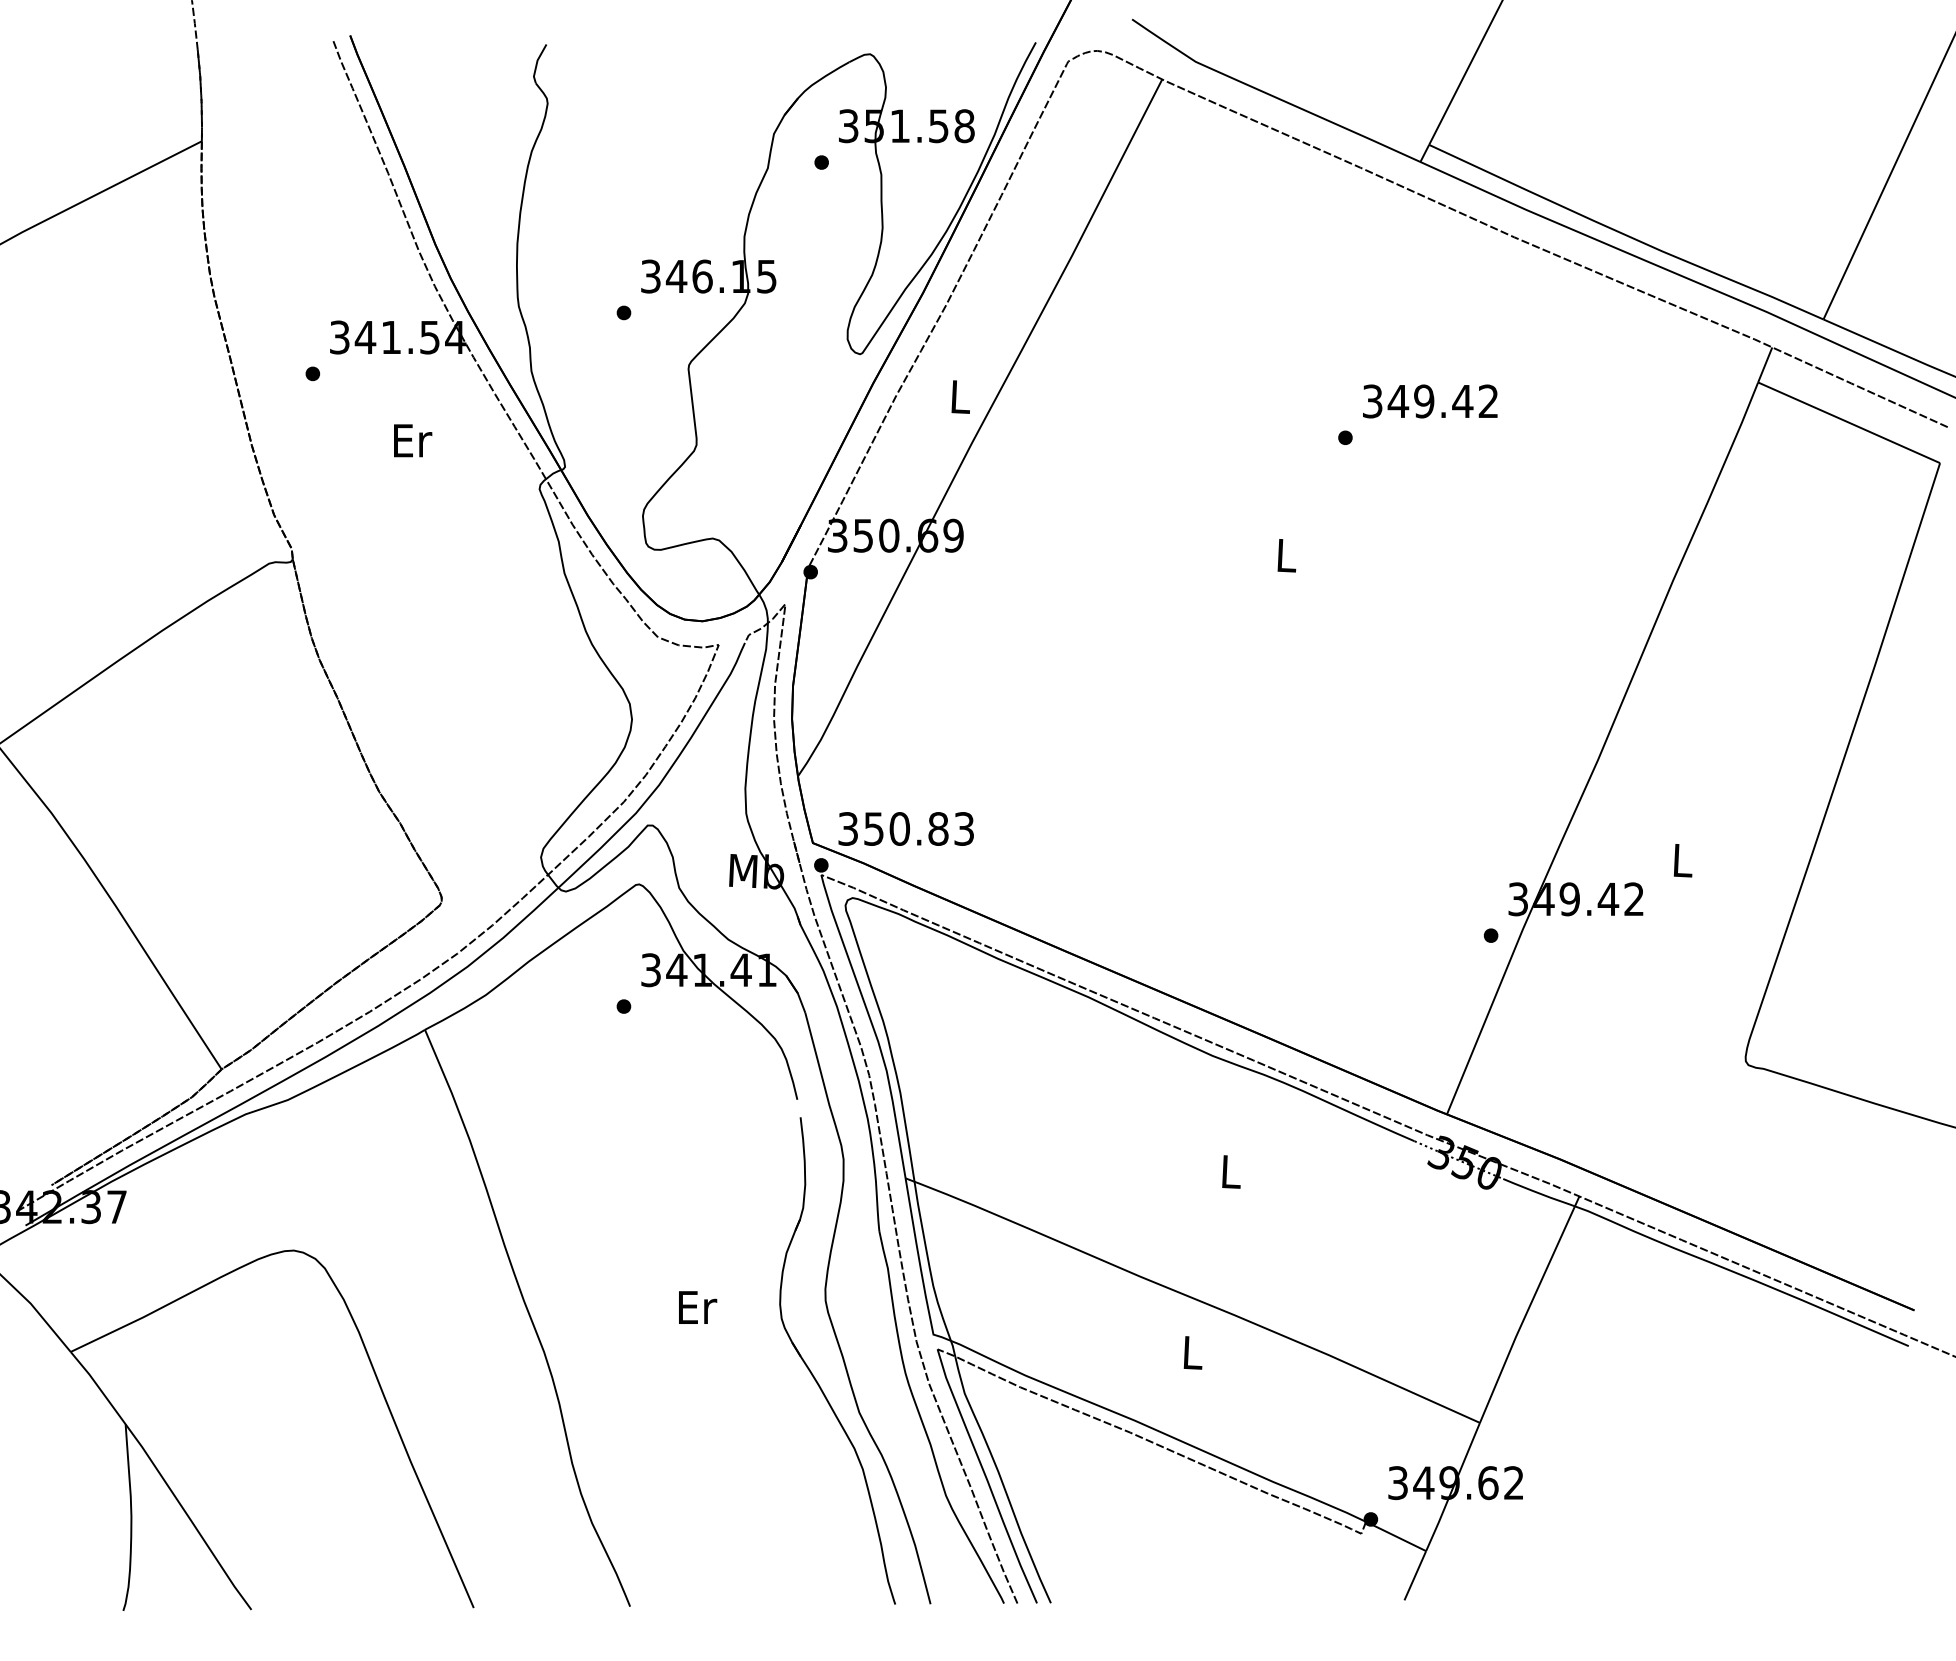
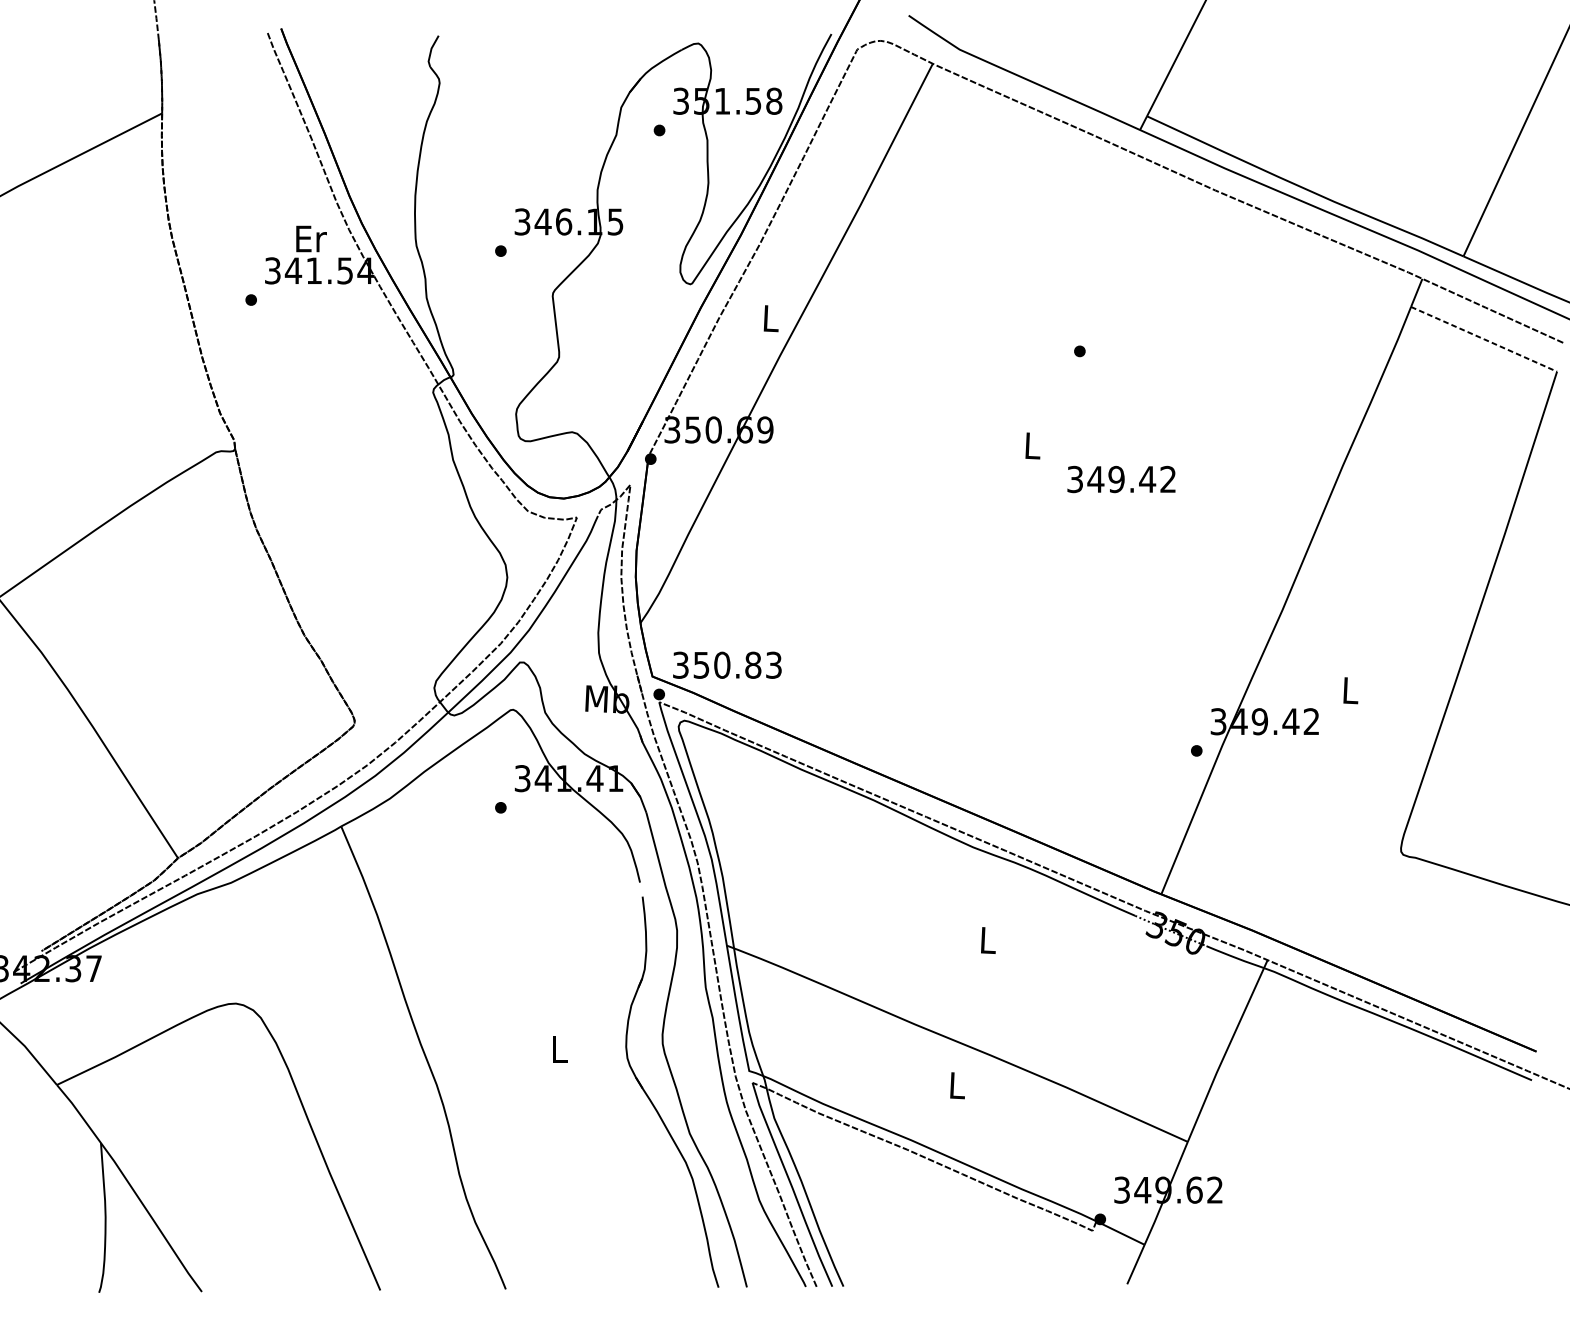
text: (1430, 401) -> (1121, 479), moved
line: (1849, 422) -> (1484, 339), solid -> dashed
text: (413, 440) -> (311, 238), moved
text: (698, 1307) -> (560, 1049), Er -> L

